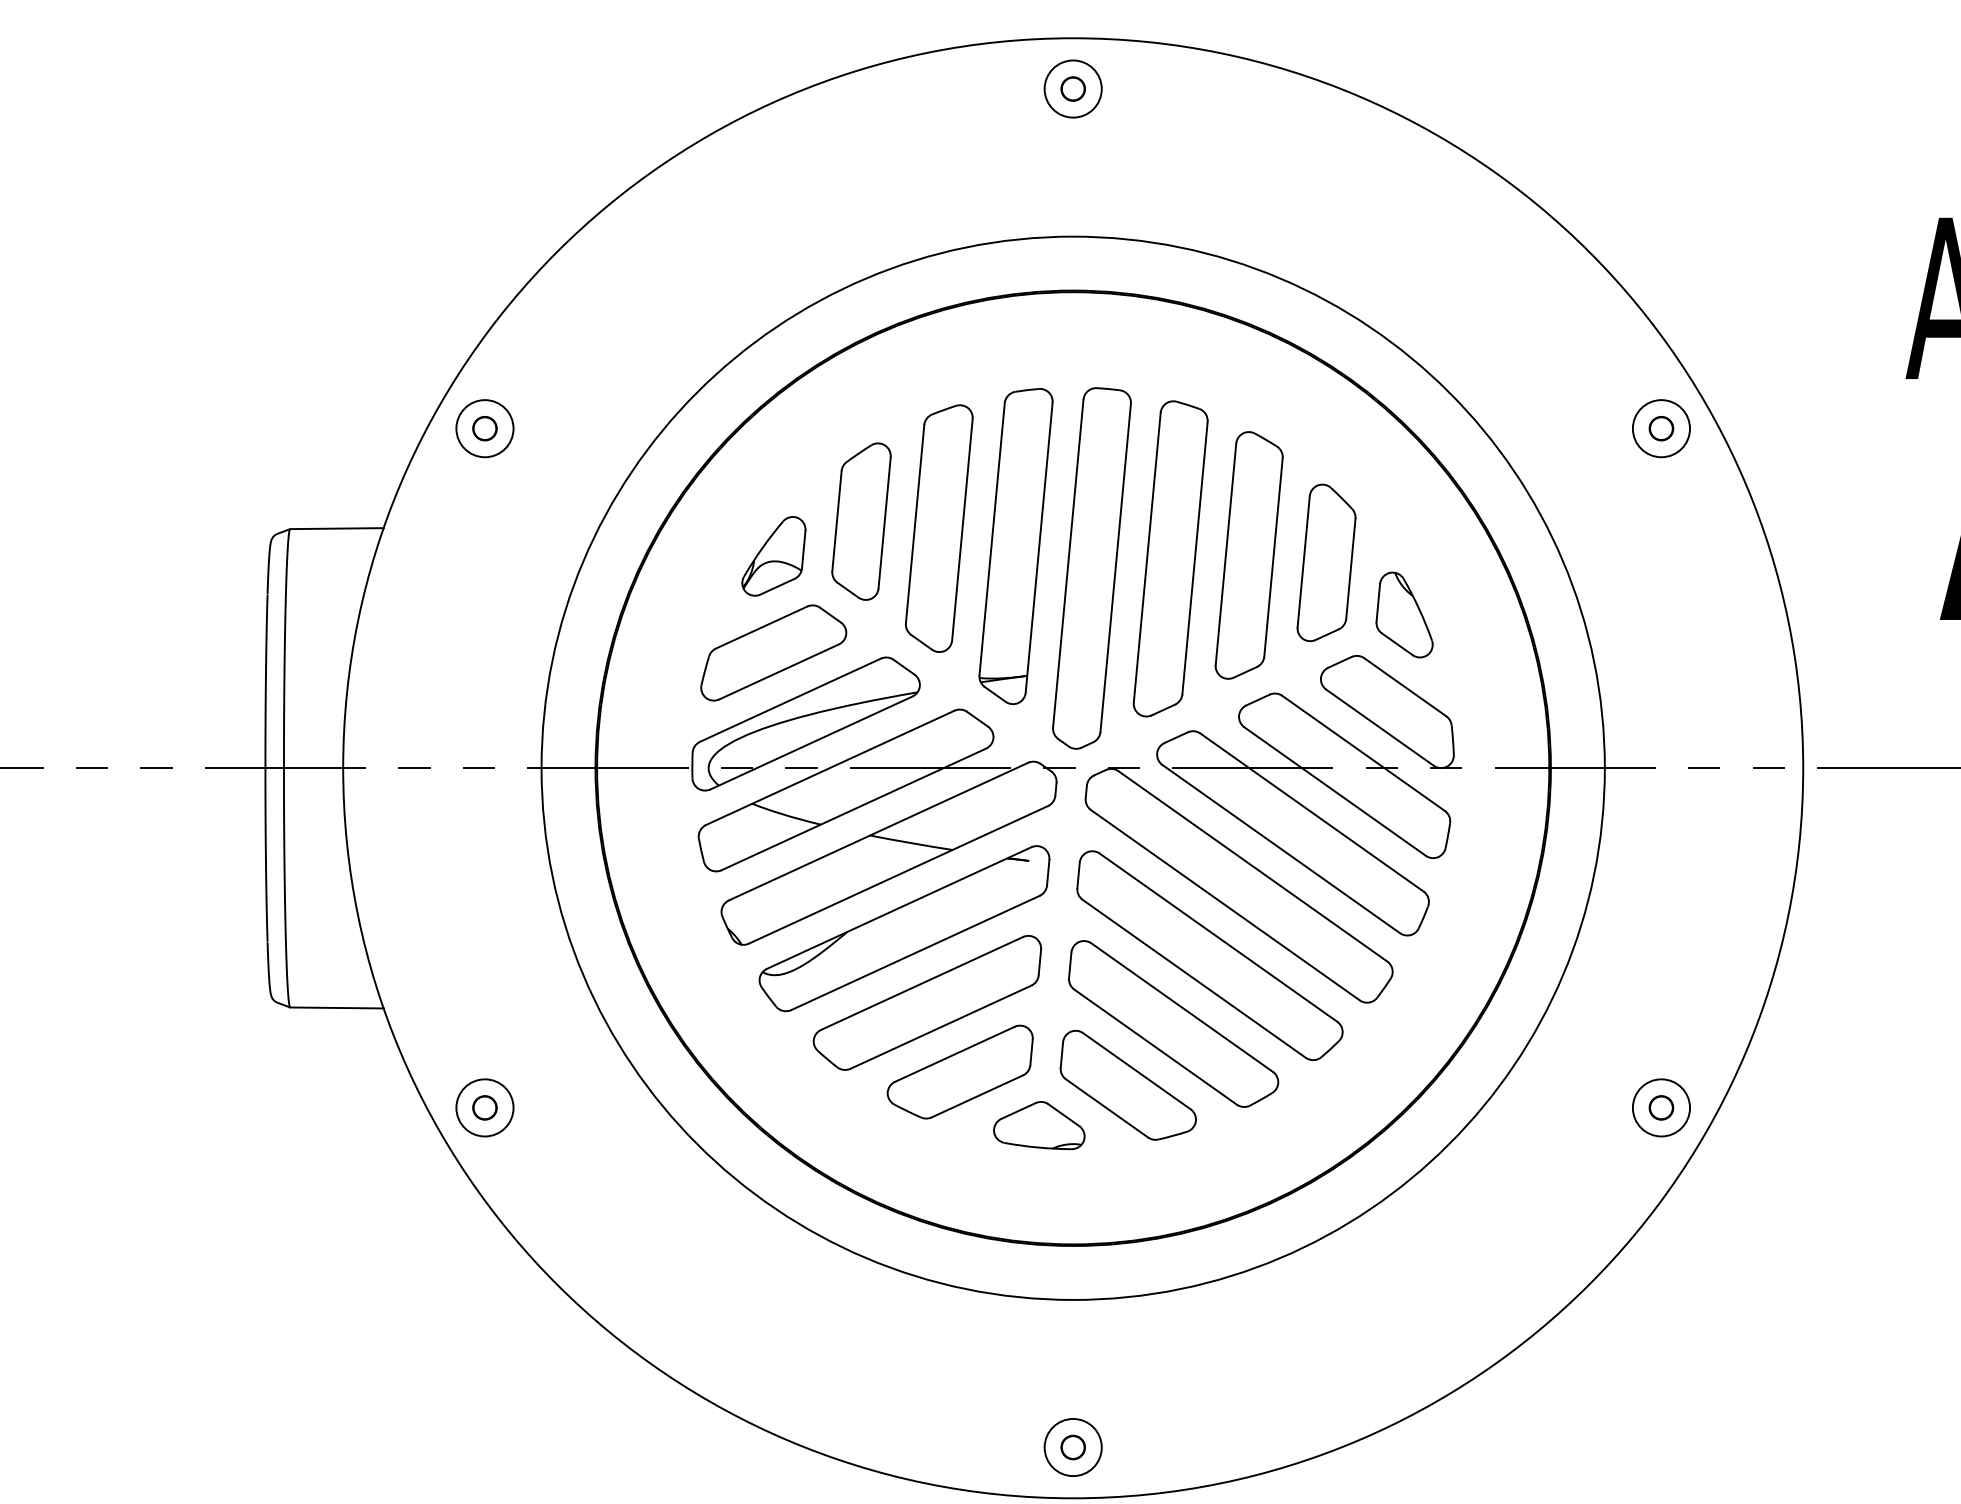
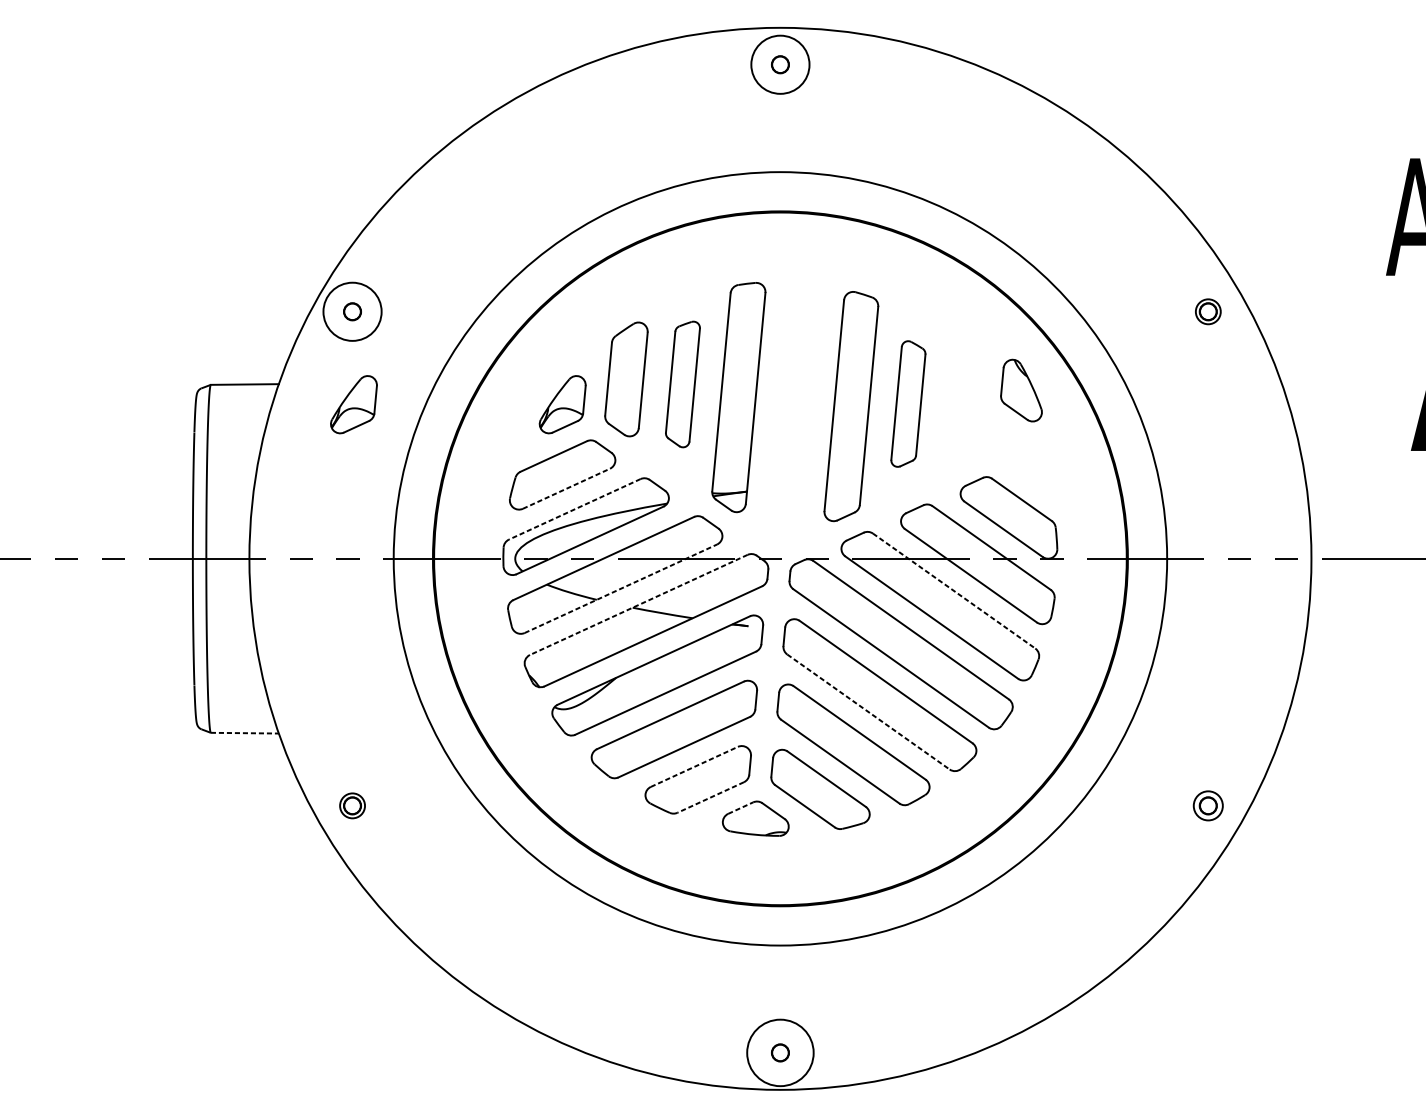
circle: (1072, 88) -> (779, 64), size x1.4
circle: (484, 428) -> (352, 311), size x1.4
circle: (1661, 428) -> (1208, 311), size x0.6
part: (938, 528) -> (682, 384), size x0.7
part: (1248, 555) -> (907, 404), size x0.7
part: (486, 556) -> (353, 404), added
part: (1326, 562) -> (964, 409), removed
part: (1091, 568) -> (793, 413), removed
part: (1404, 614) -> (1021, 390), moved
line: (779, 671) -> (566, 488), solid -> dashed
line: (790, 700) -> (574, 509), solid -> dashed
line: (853, 809) -> (620, 588), solid -> dashed
line: (1312, 812) -> (954, 591), solid -> dashed
line: (878, 831) -> (638, 604), solid -> dashed
line: (1194, 978) -> (868, 711), solid -> dashed
line: (337, 1007) -> (245, 732), solid -> dashed
line: (954, 1054) -> (694, 767), solid -> dashed
line: (976, 1096) -> (710, 797), solid -> dashed
circle: (484, 1107) -> (352, 805), size x0.6
circle: (1661, 1107) -> (1208, 805), size x0.7
line: (1018, 1110) -> (740, 807), solid -> dashed
circle: (1072, 1447) -> (779, 1052), size x1.6

